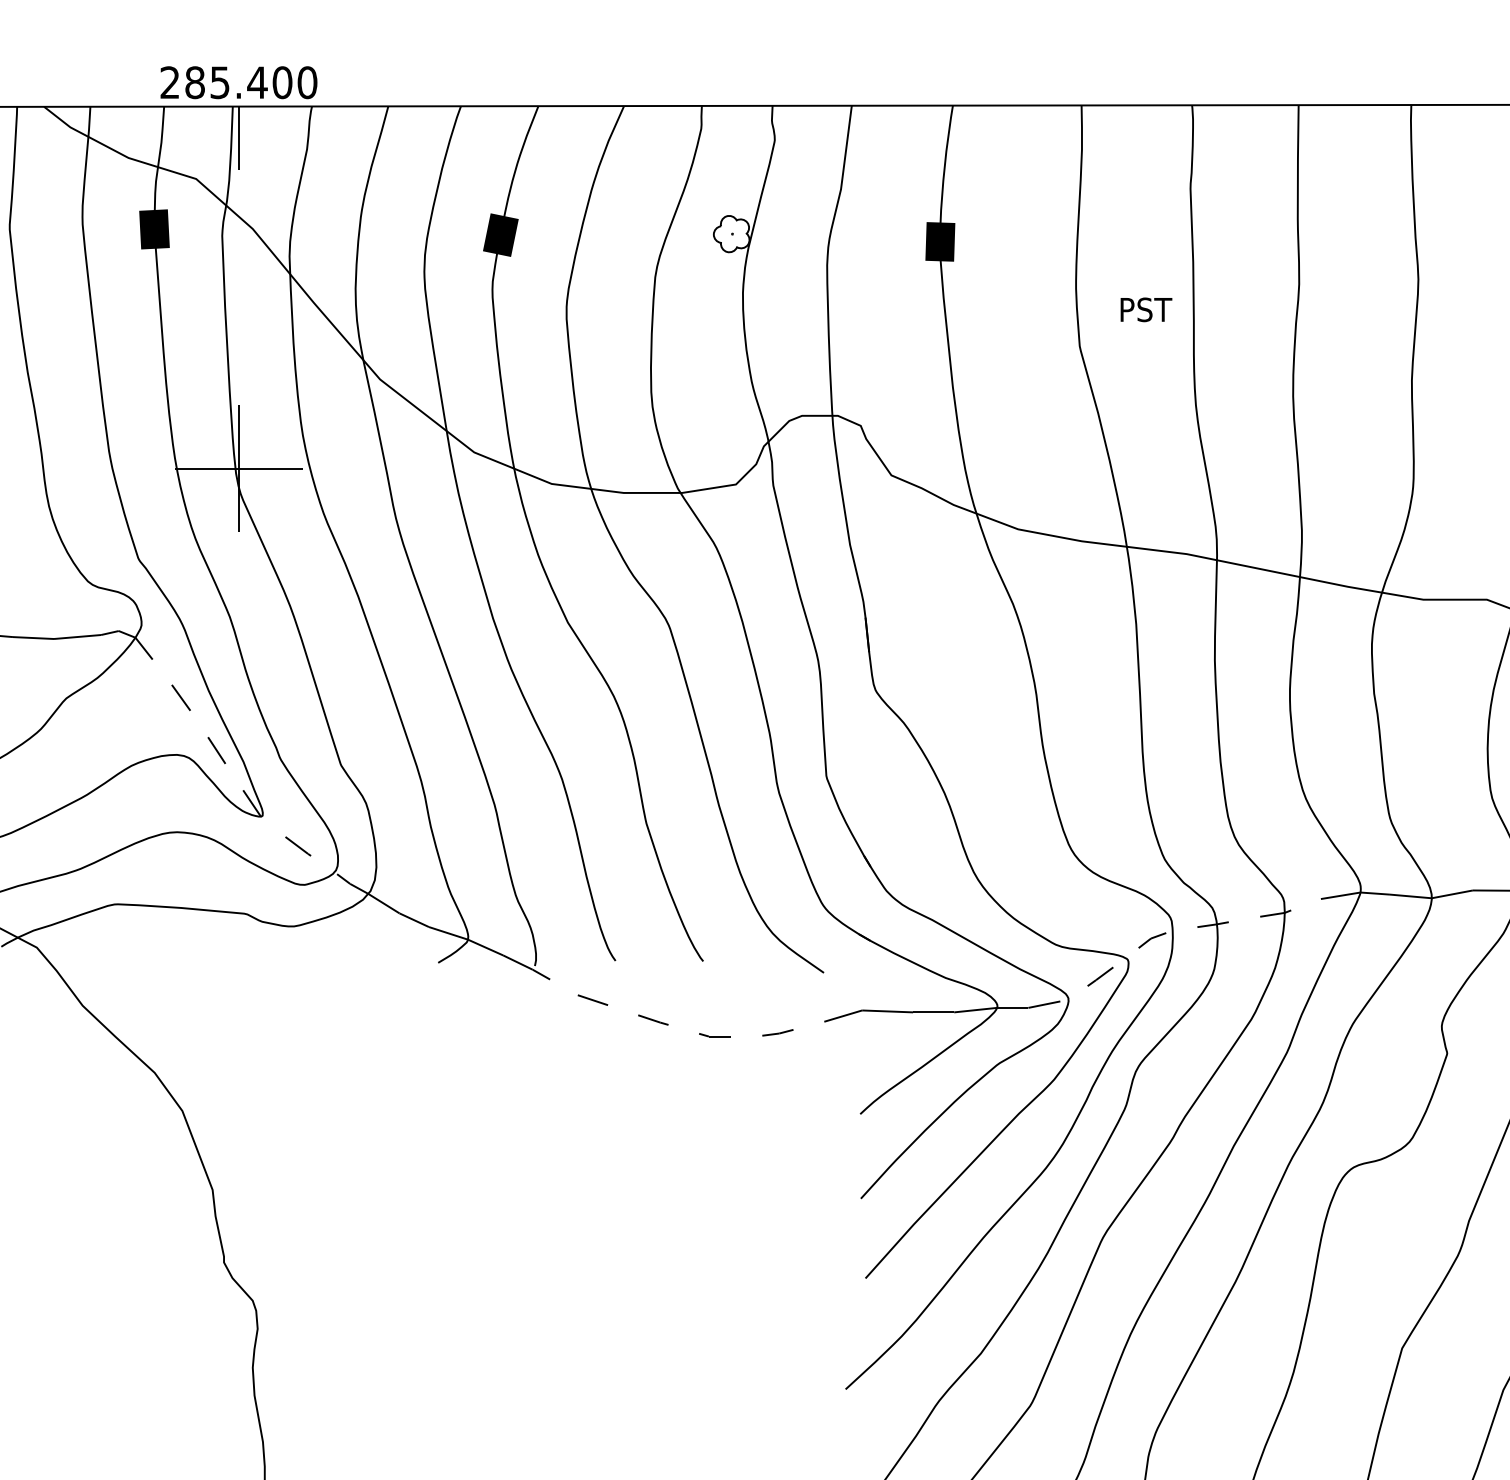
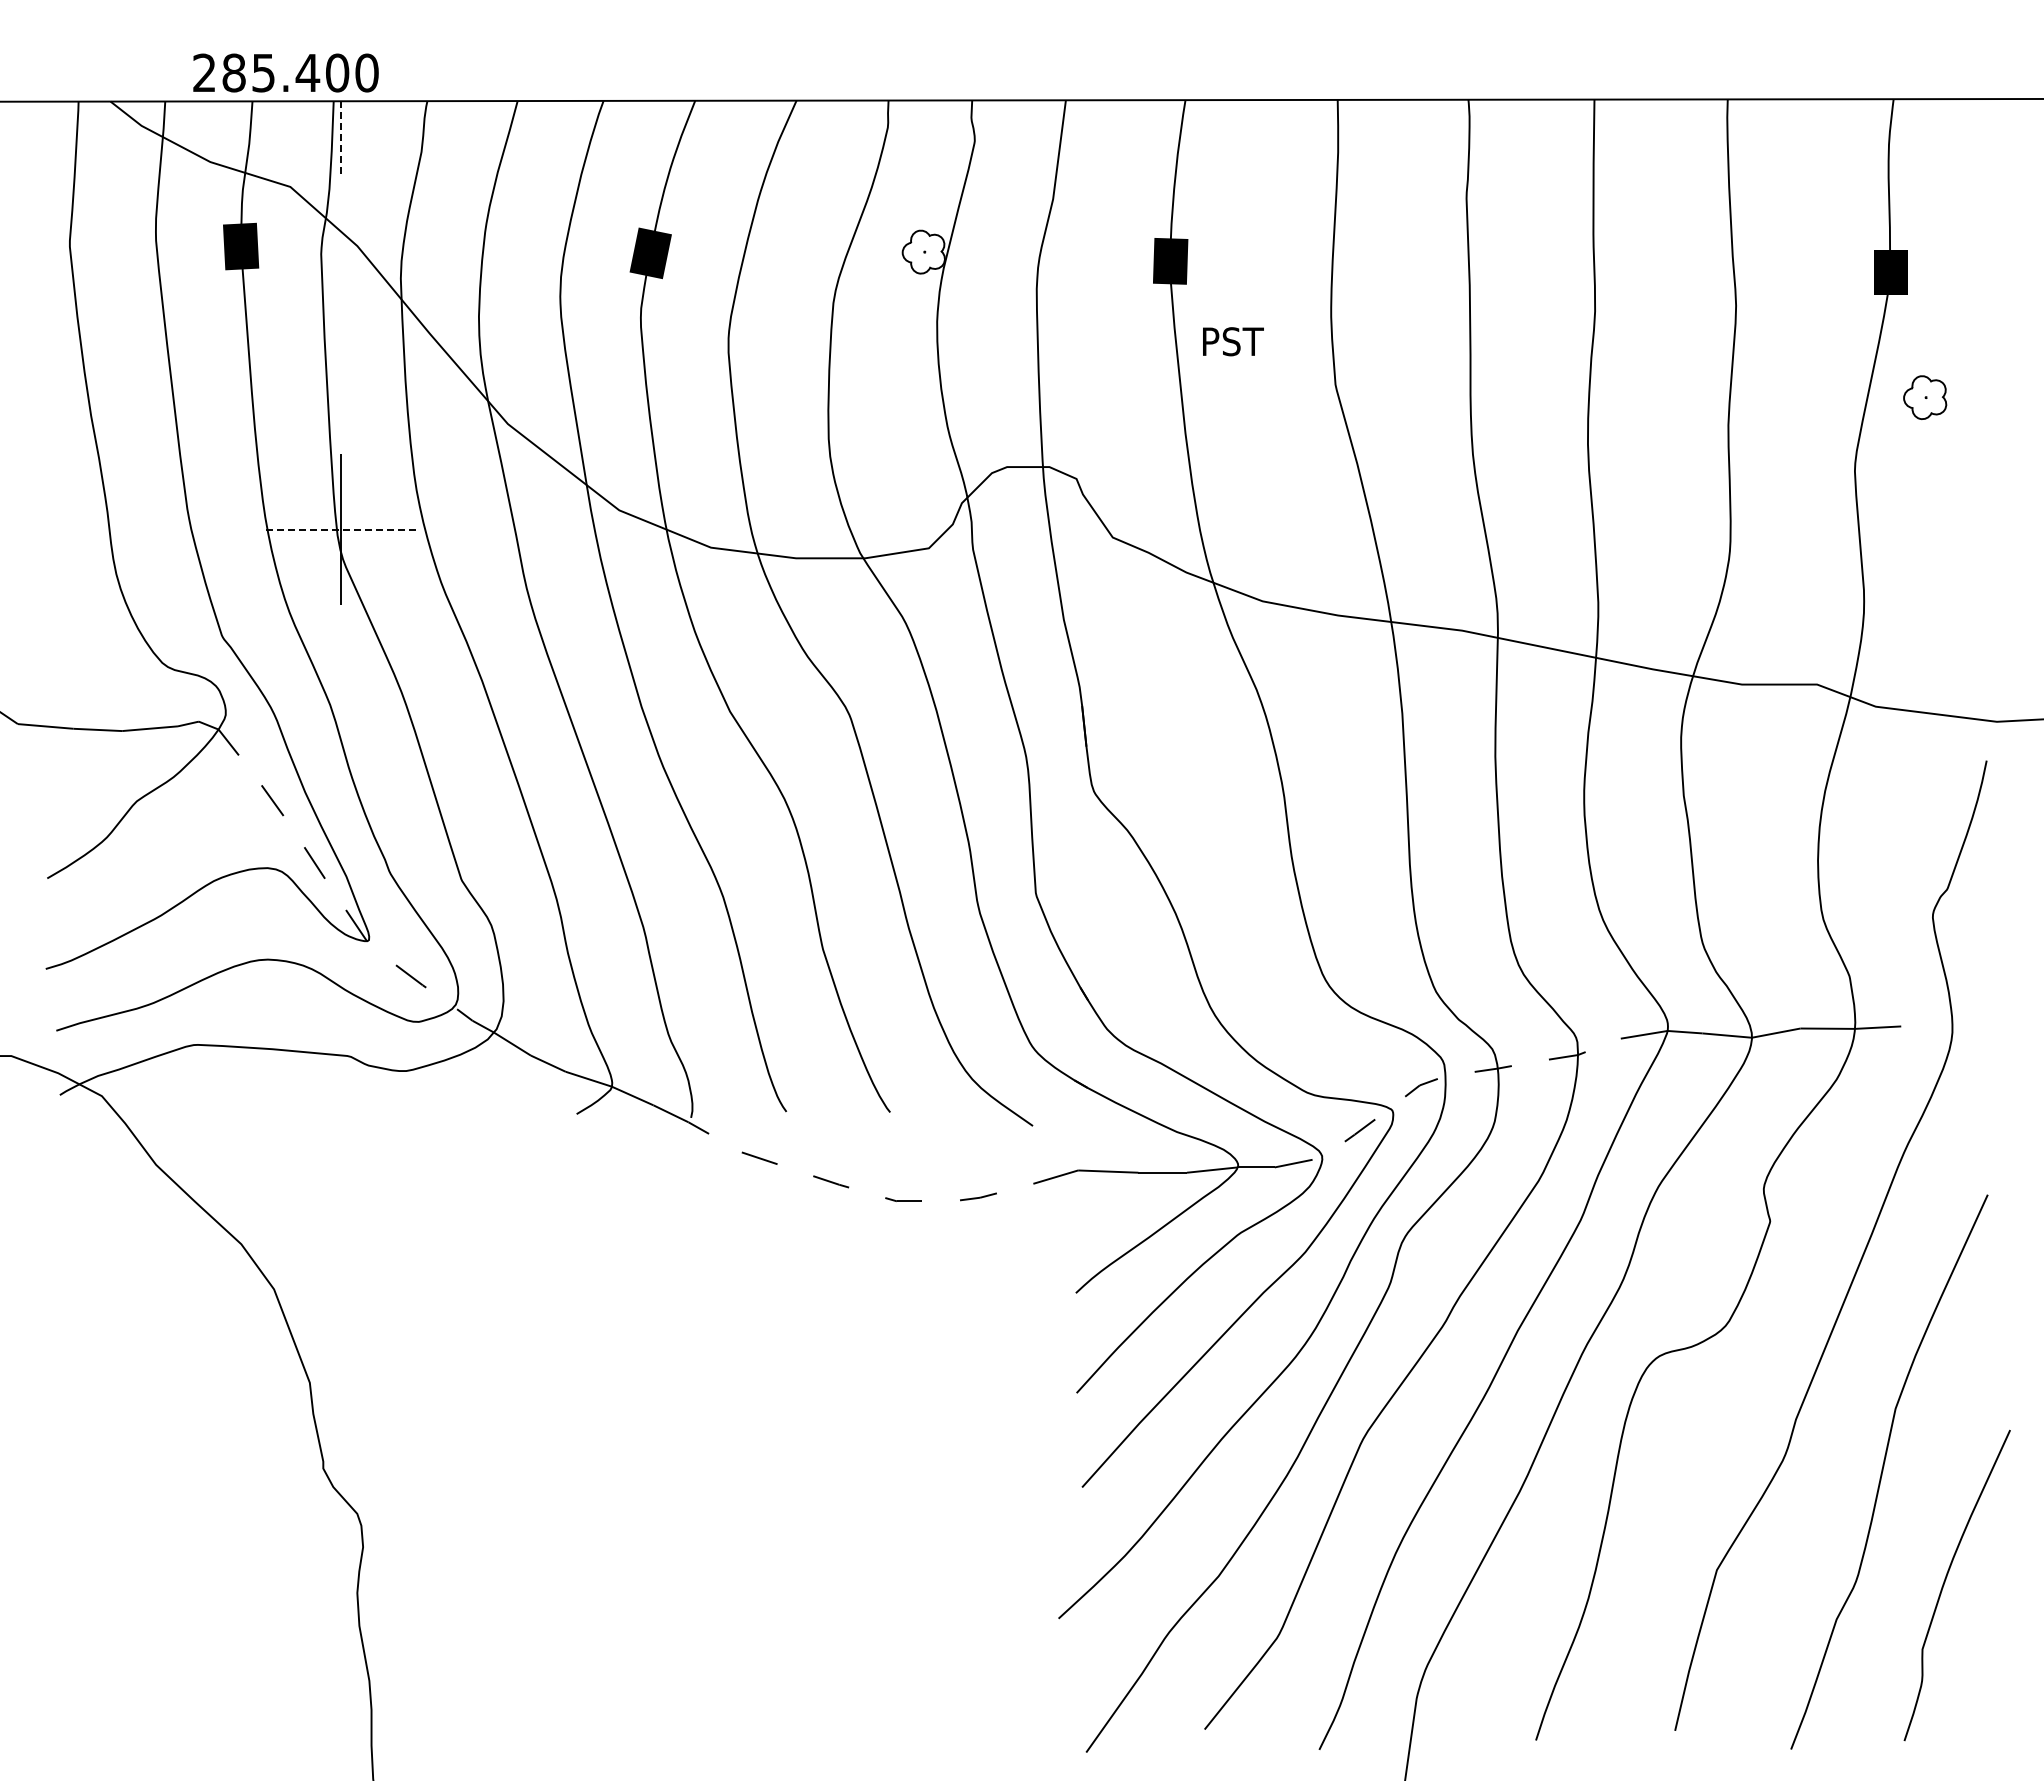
text: (238, 82) -> (285, 72), moved
line: (238, 138) -> (340, 138), solid -> dashed
text: (1146, 309) -> (1233, 341), moved
line: (238, 468) -> (340, 529), solid -> dashed

